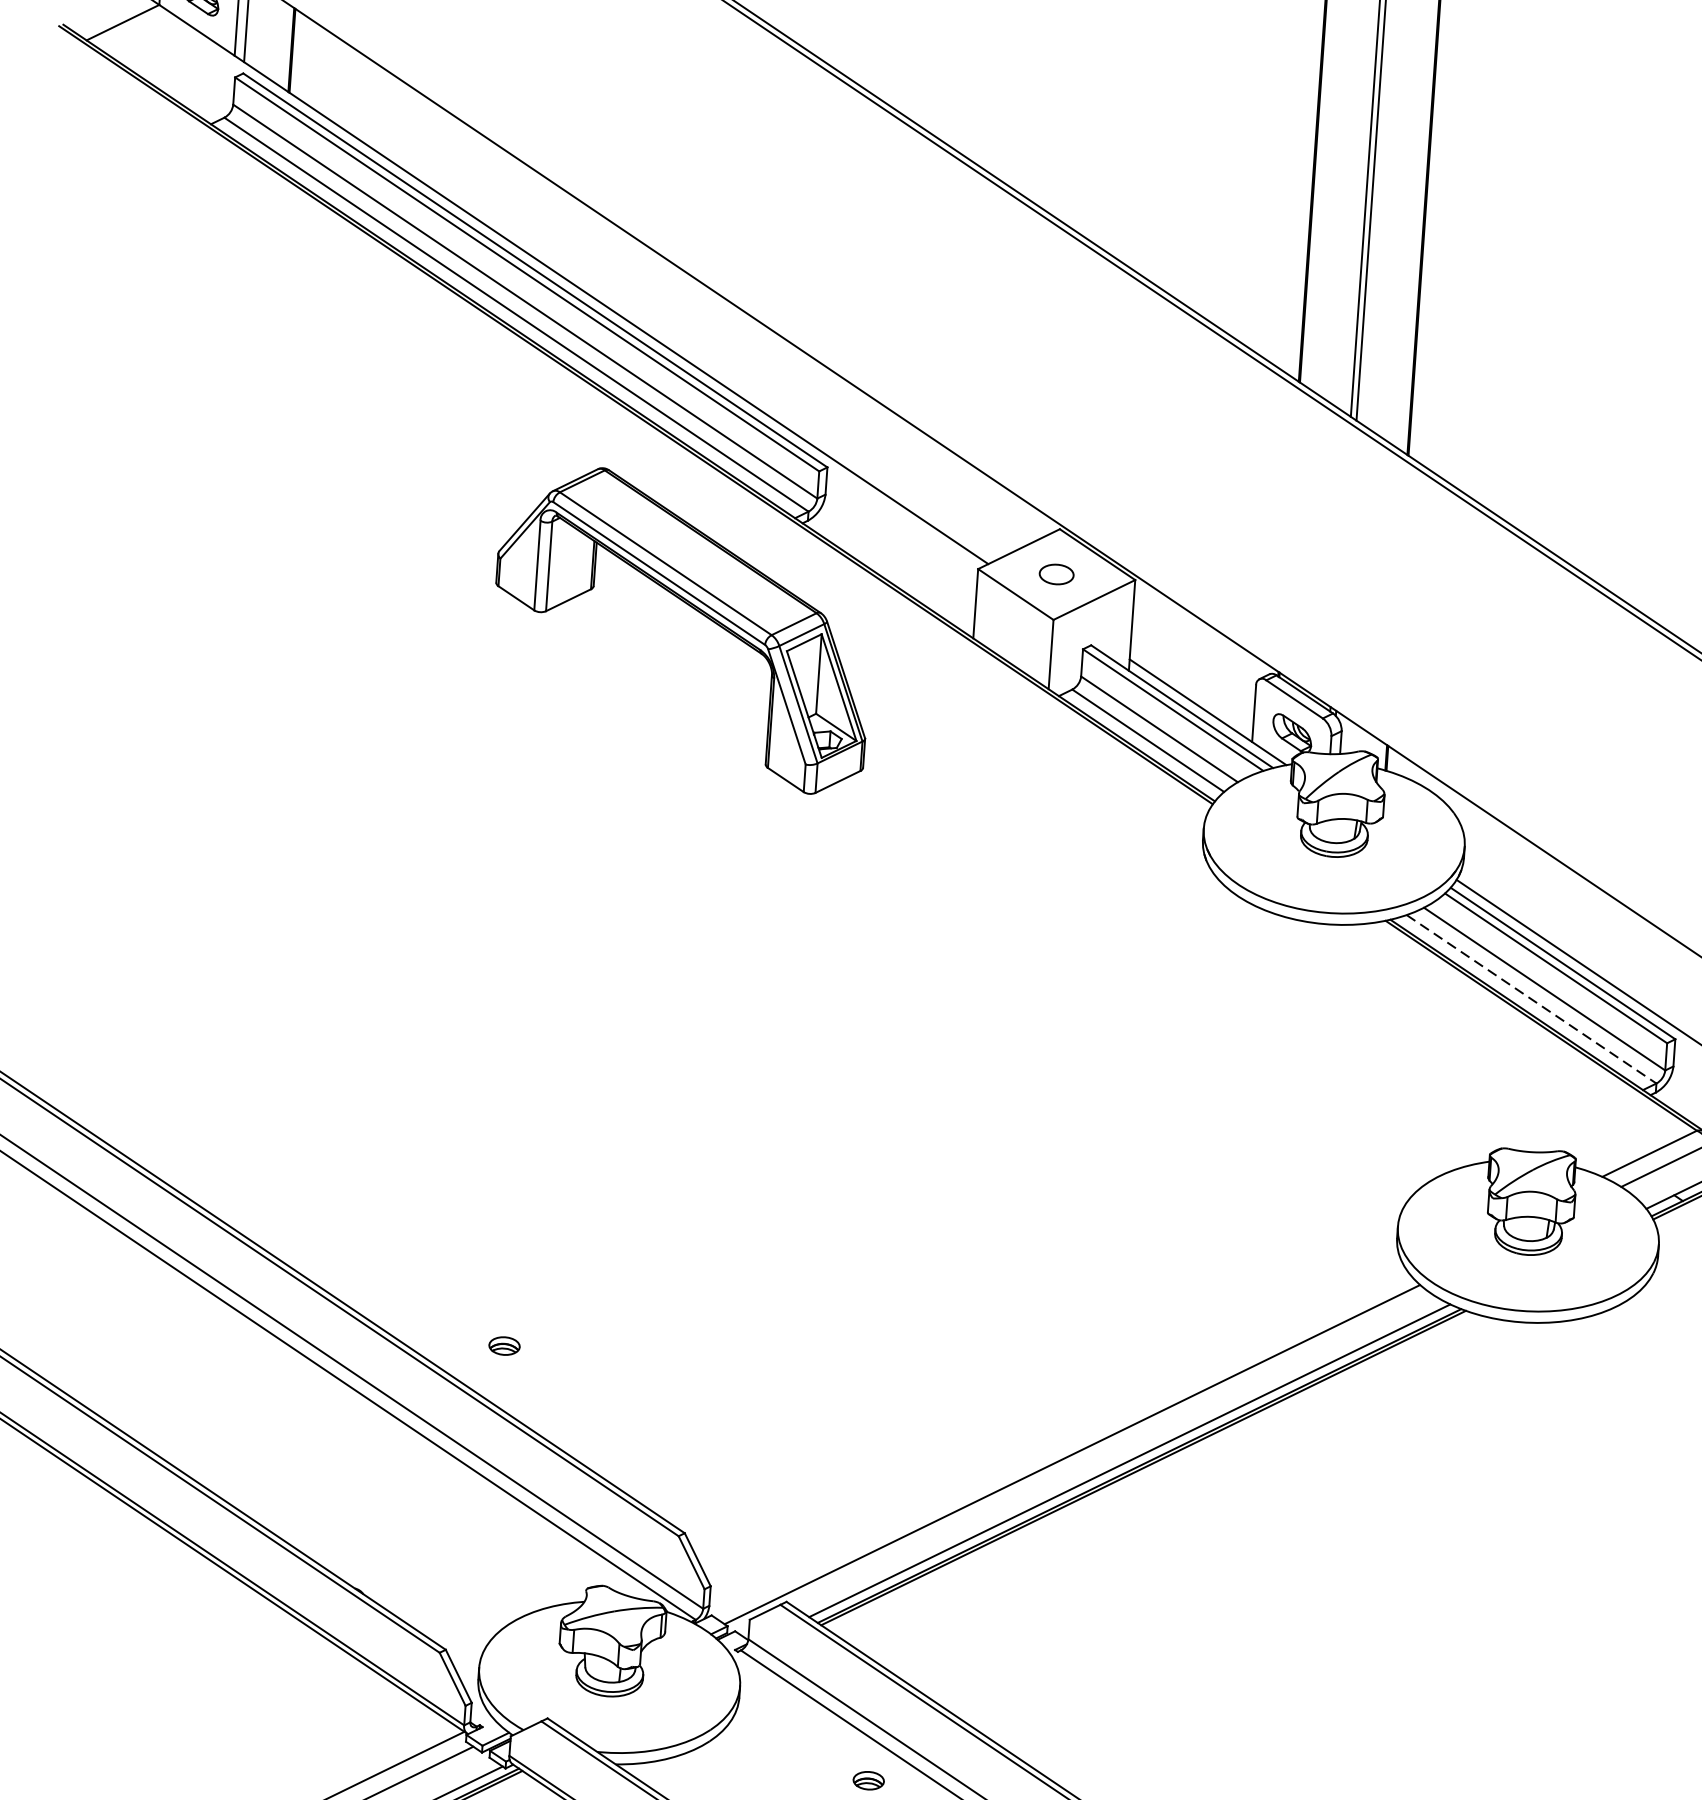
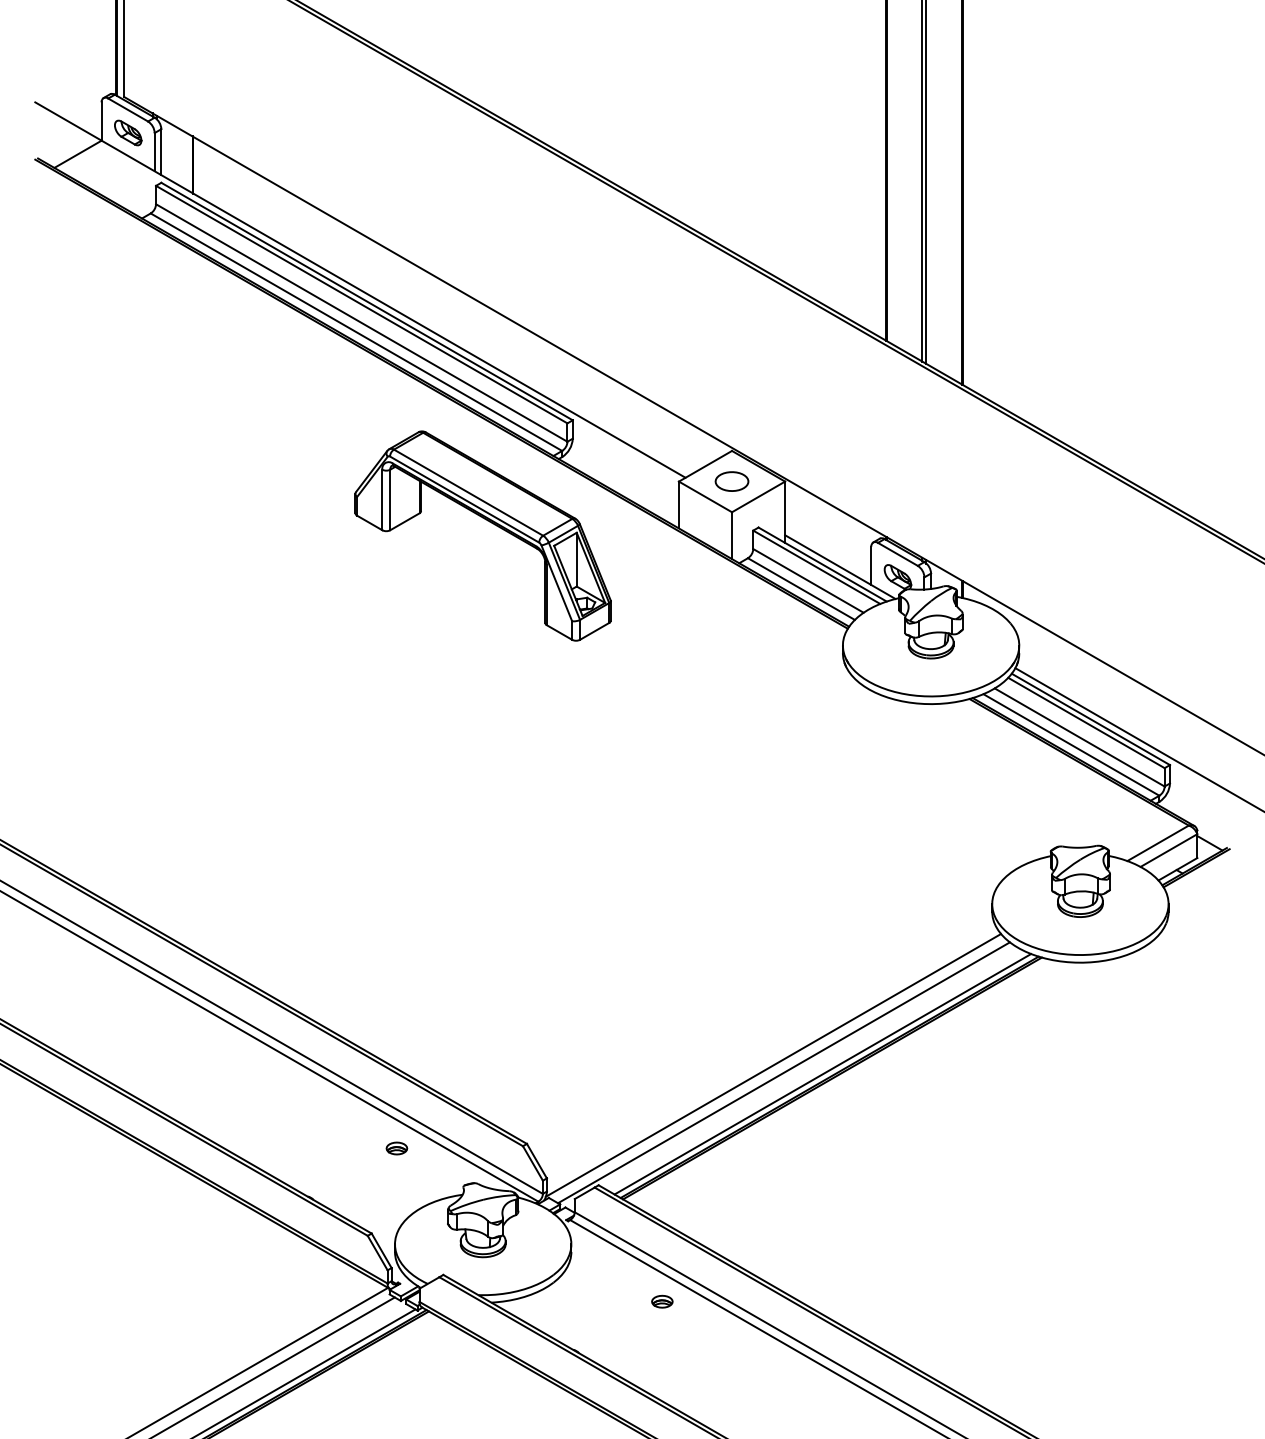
part: (1055, 574) -> (731, 481), size x1.43
line: (1531, 998) -> (1071, 744), dashed -> solid
part: (503, 1346) -> (396, 1148), moved
line: (1057, 1442) -> (773, 1065), added

